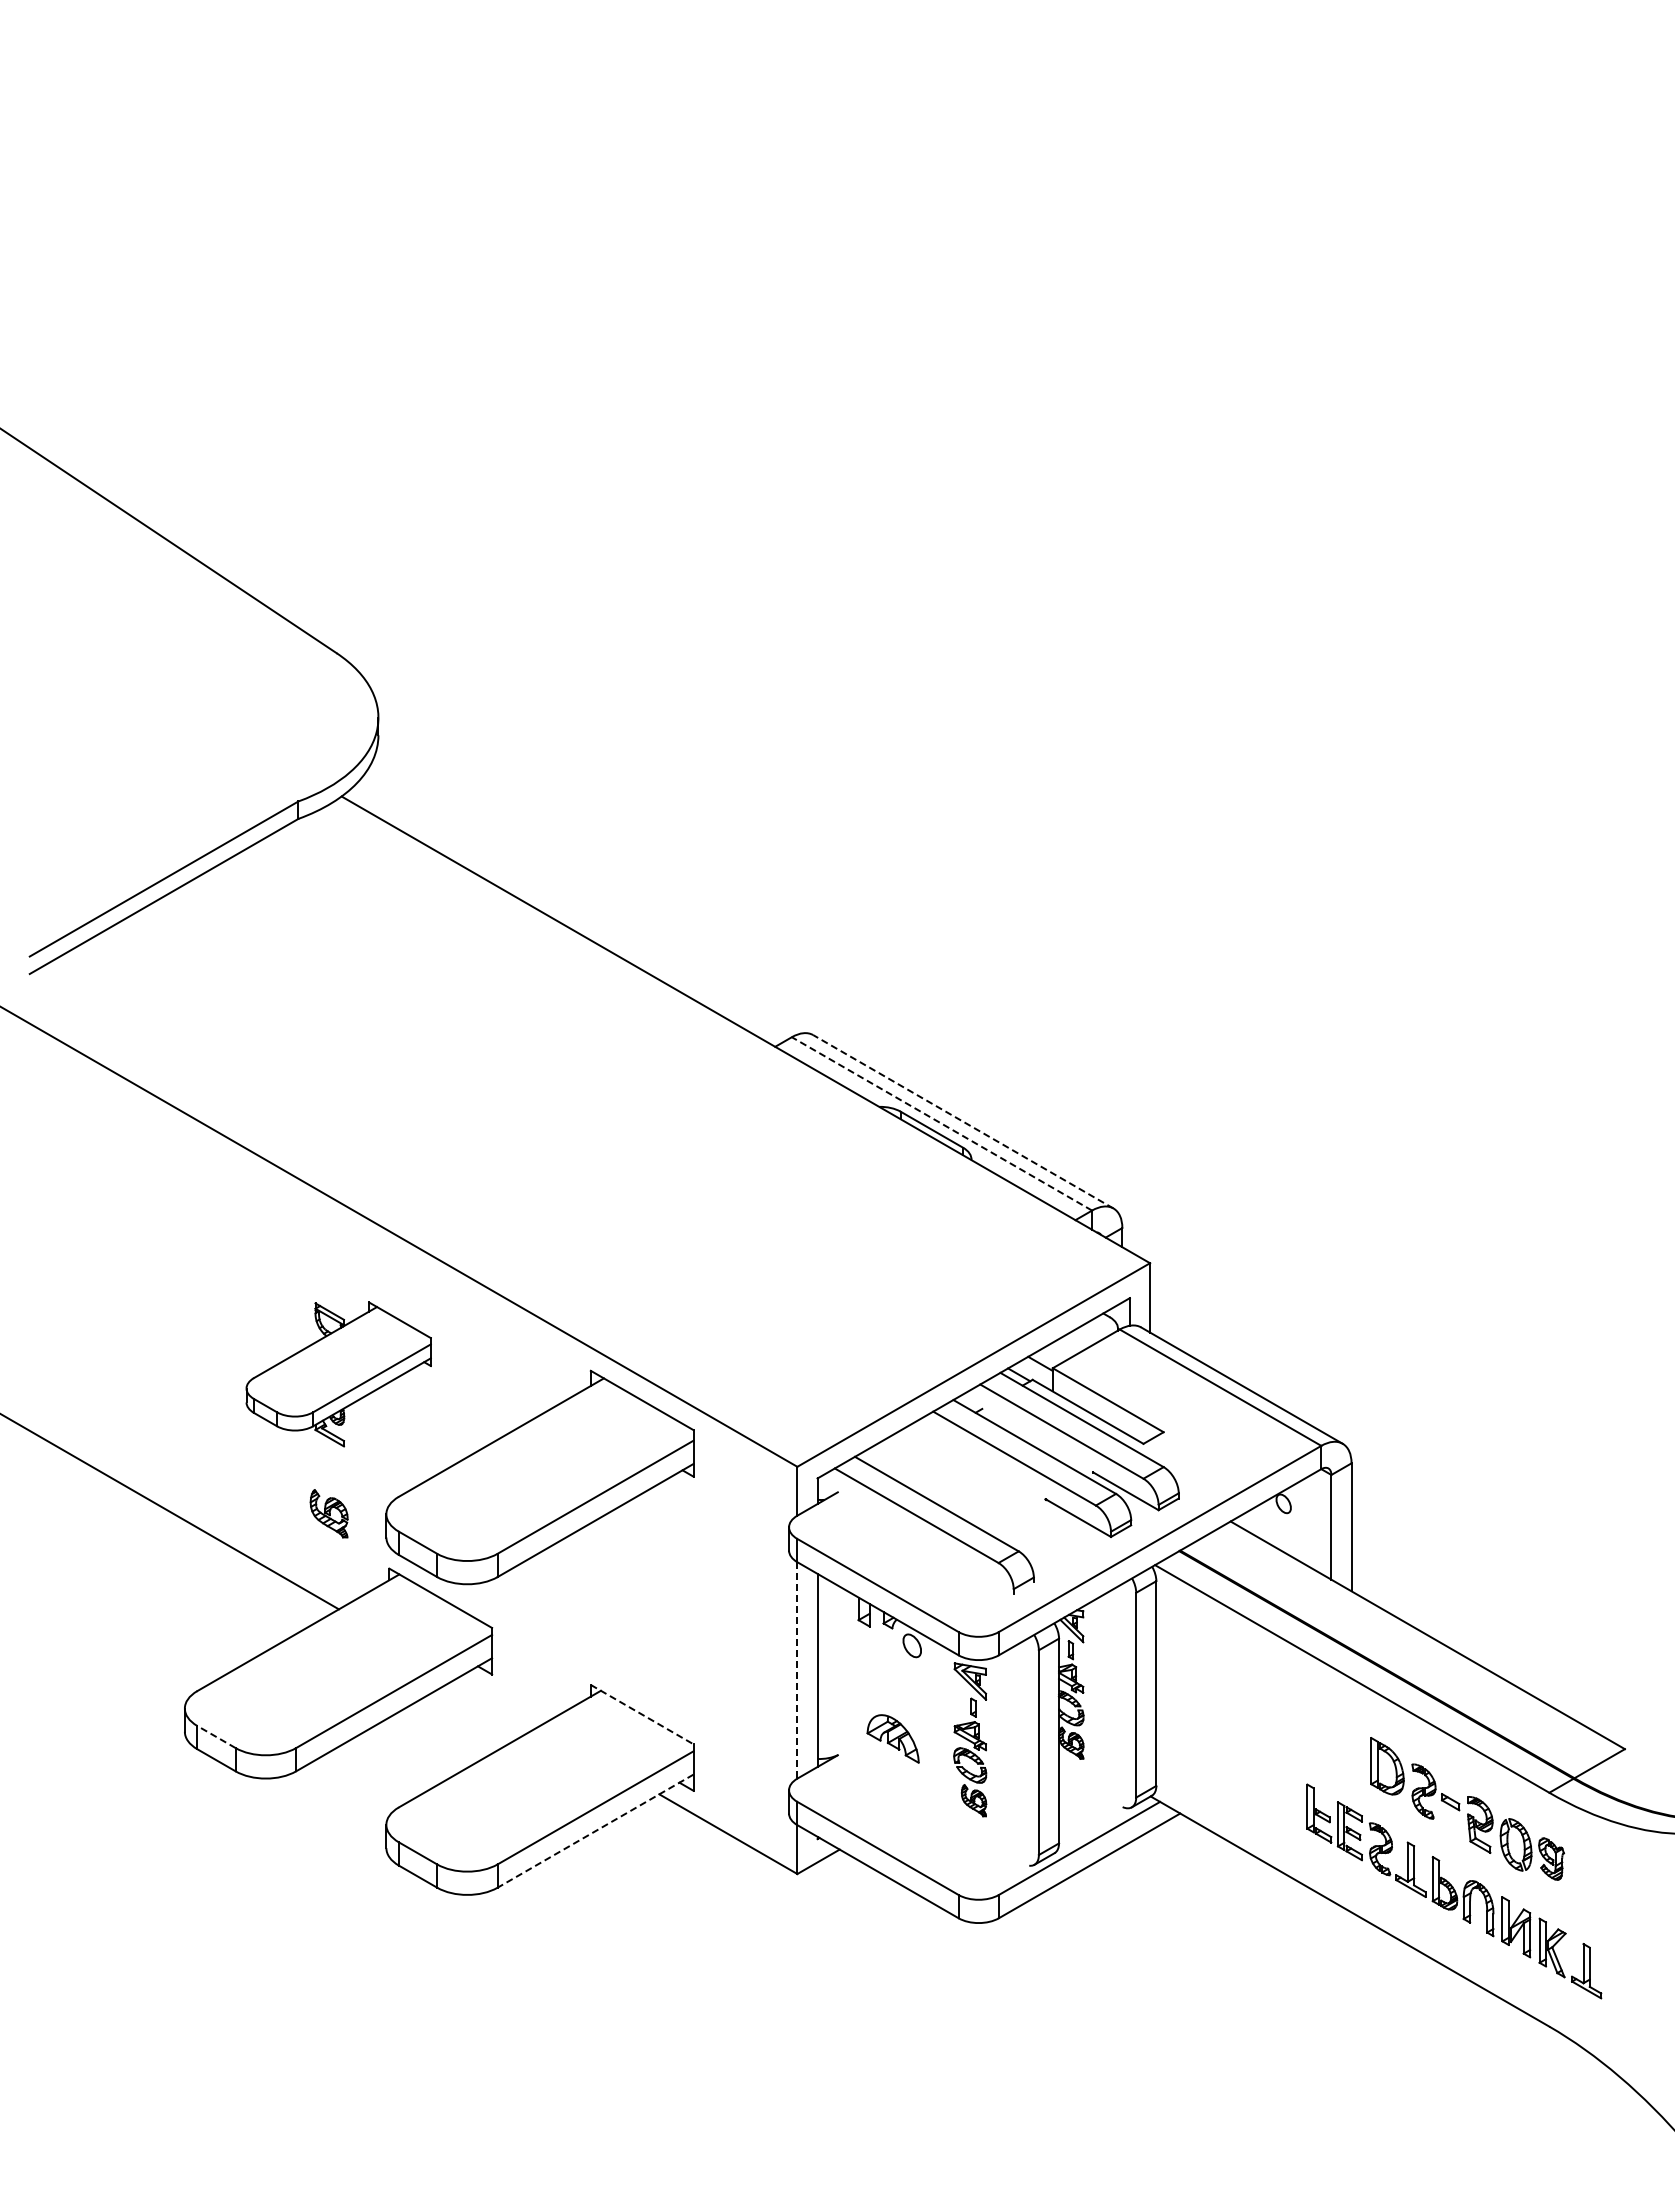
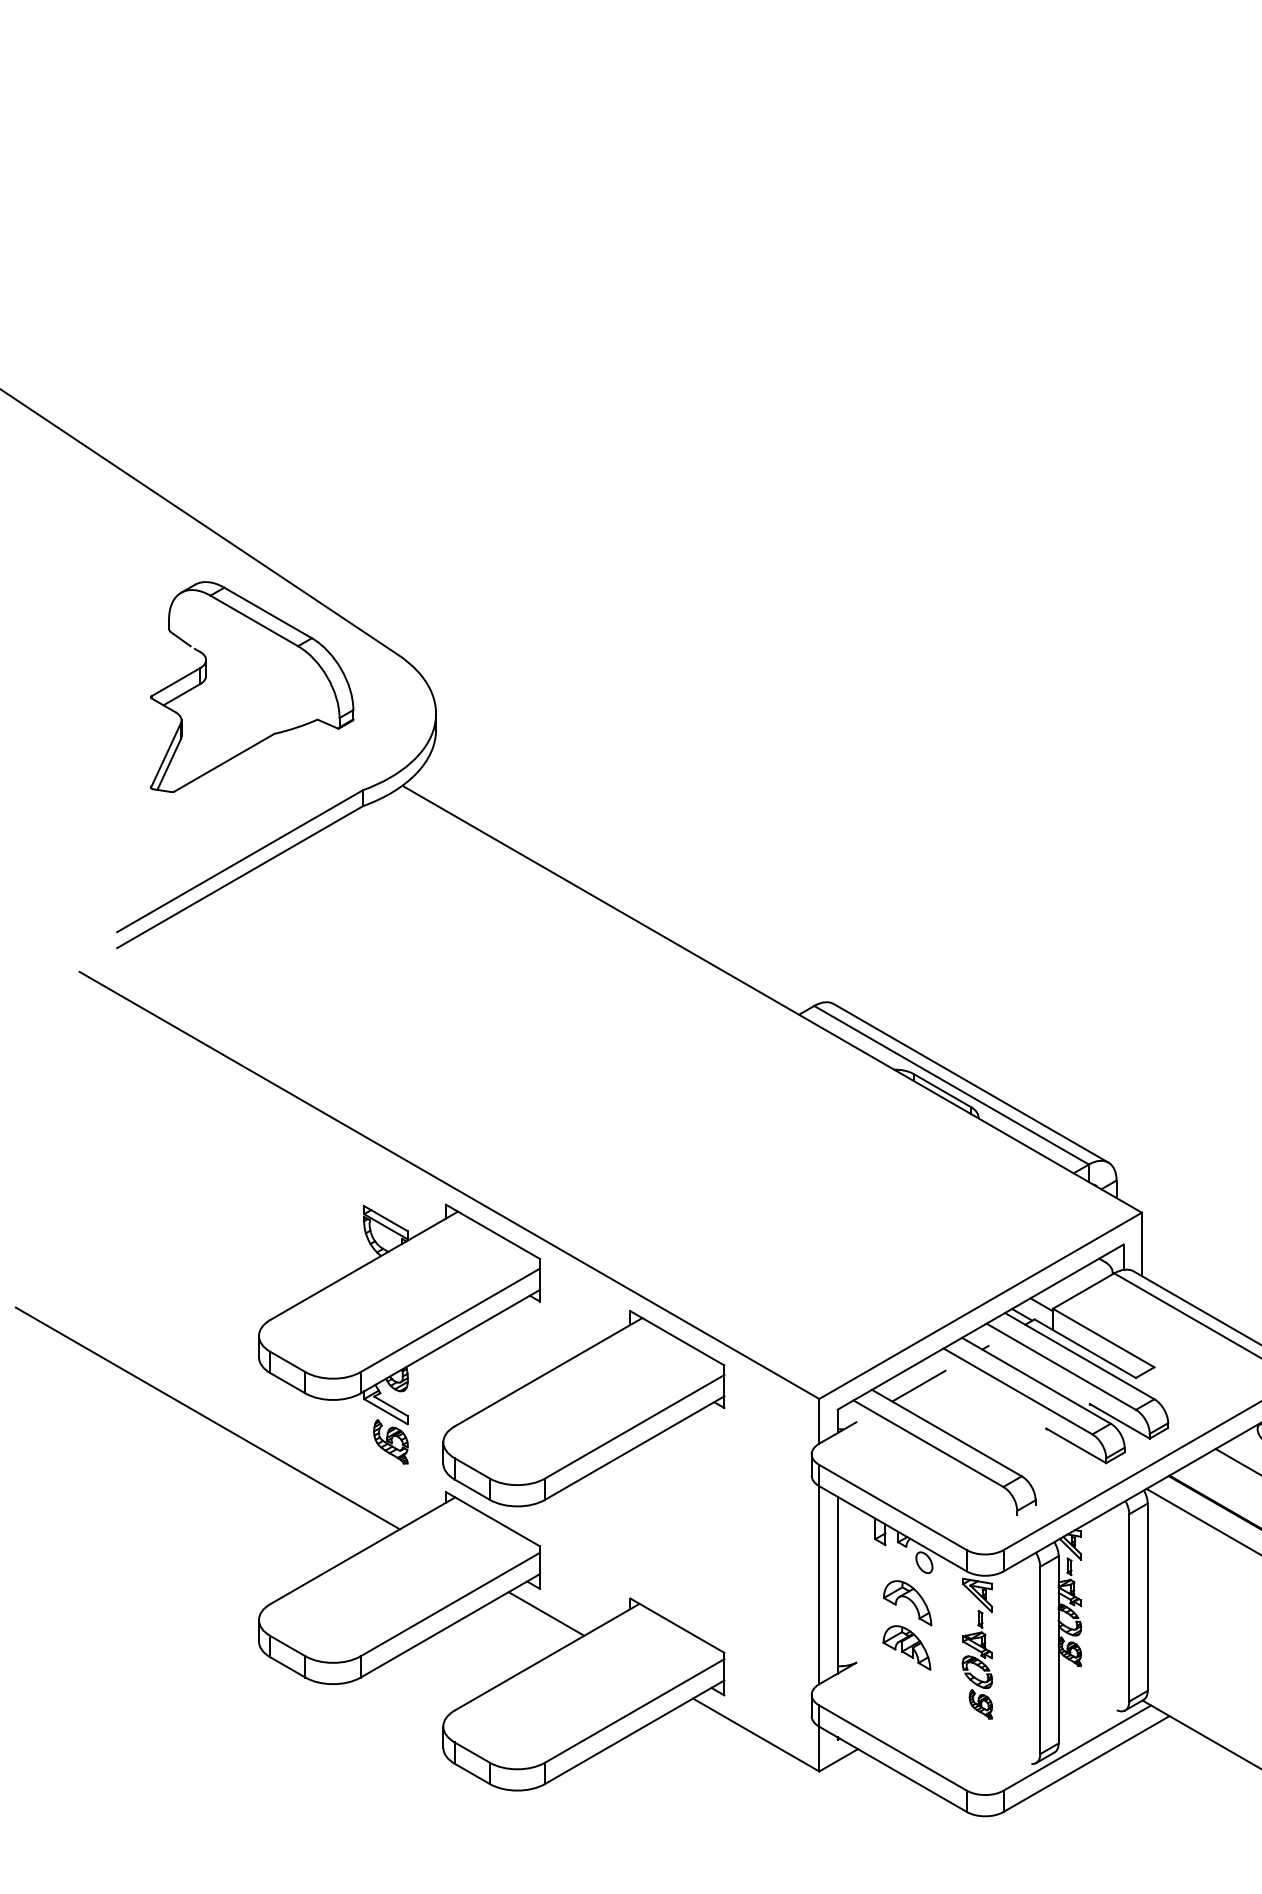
part: (127, 679) -> (206, 678), added
line: (962, 1121) -> (970, 1083), dashed -> solid
line: (941, 1123) -> (951, 1084), dashed -> solid
part: (338, 1374) -> (399, 1314), size x1.67
line: (906, 1452) -> (919, 1385), added
line: (797, 1670) -> (819, 1585), dashed -> solid
part: (893, 1690) -> (907, 1603), added
line: (498, 1701) -> (545, 1613), added
line: (642, 1714) -> (677, 1625), dashed -> solid
line: (216, 1736) -> (287, 1645), dashed -> solid
line: (595, 1831) -> (634, 1732), dashed -> solid

